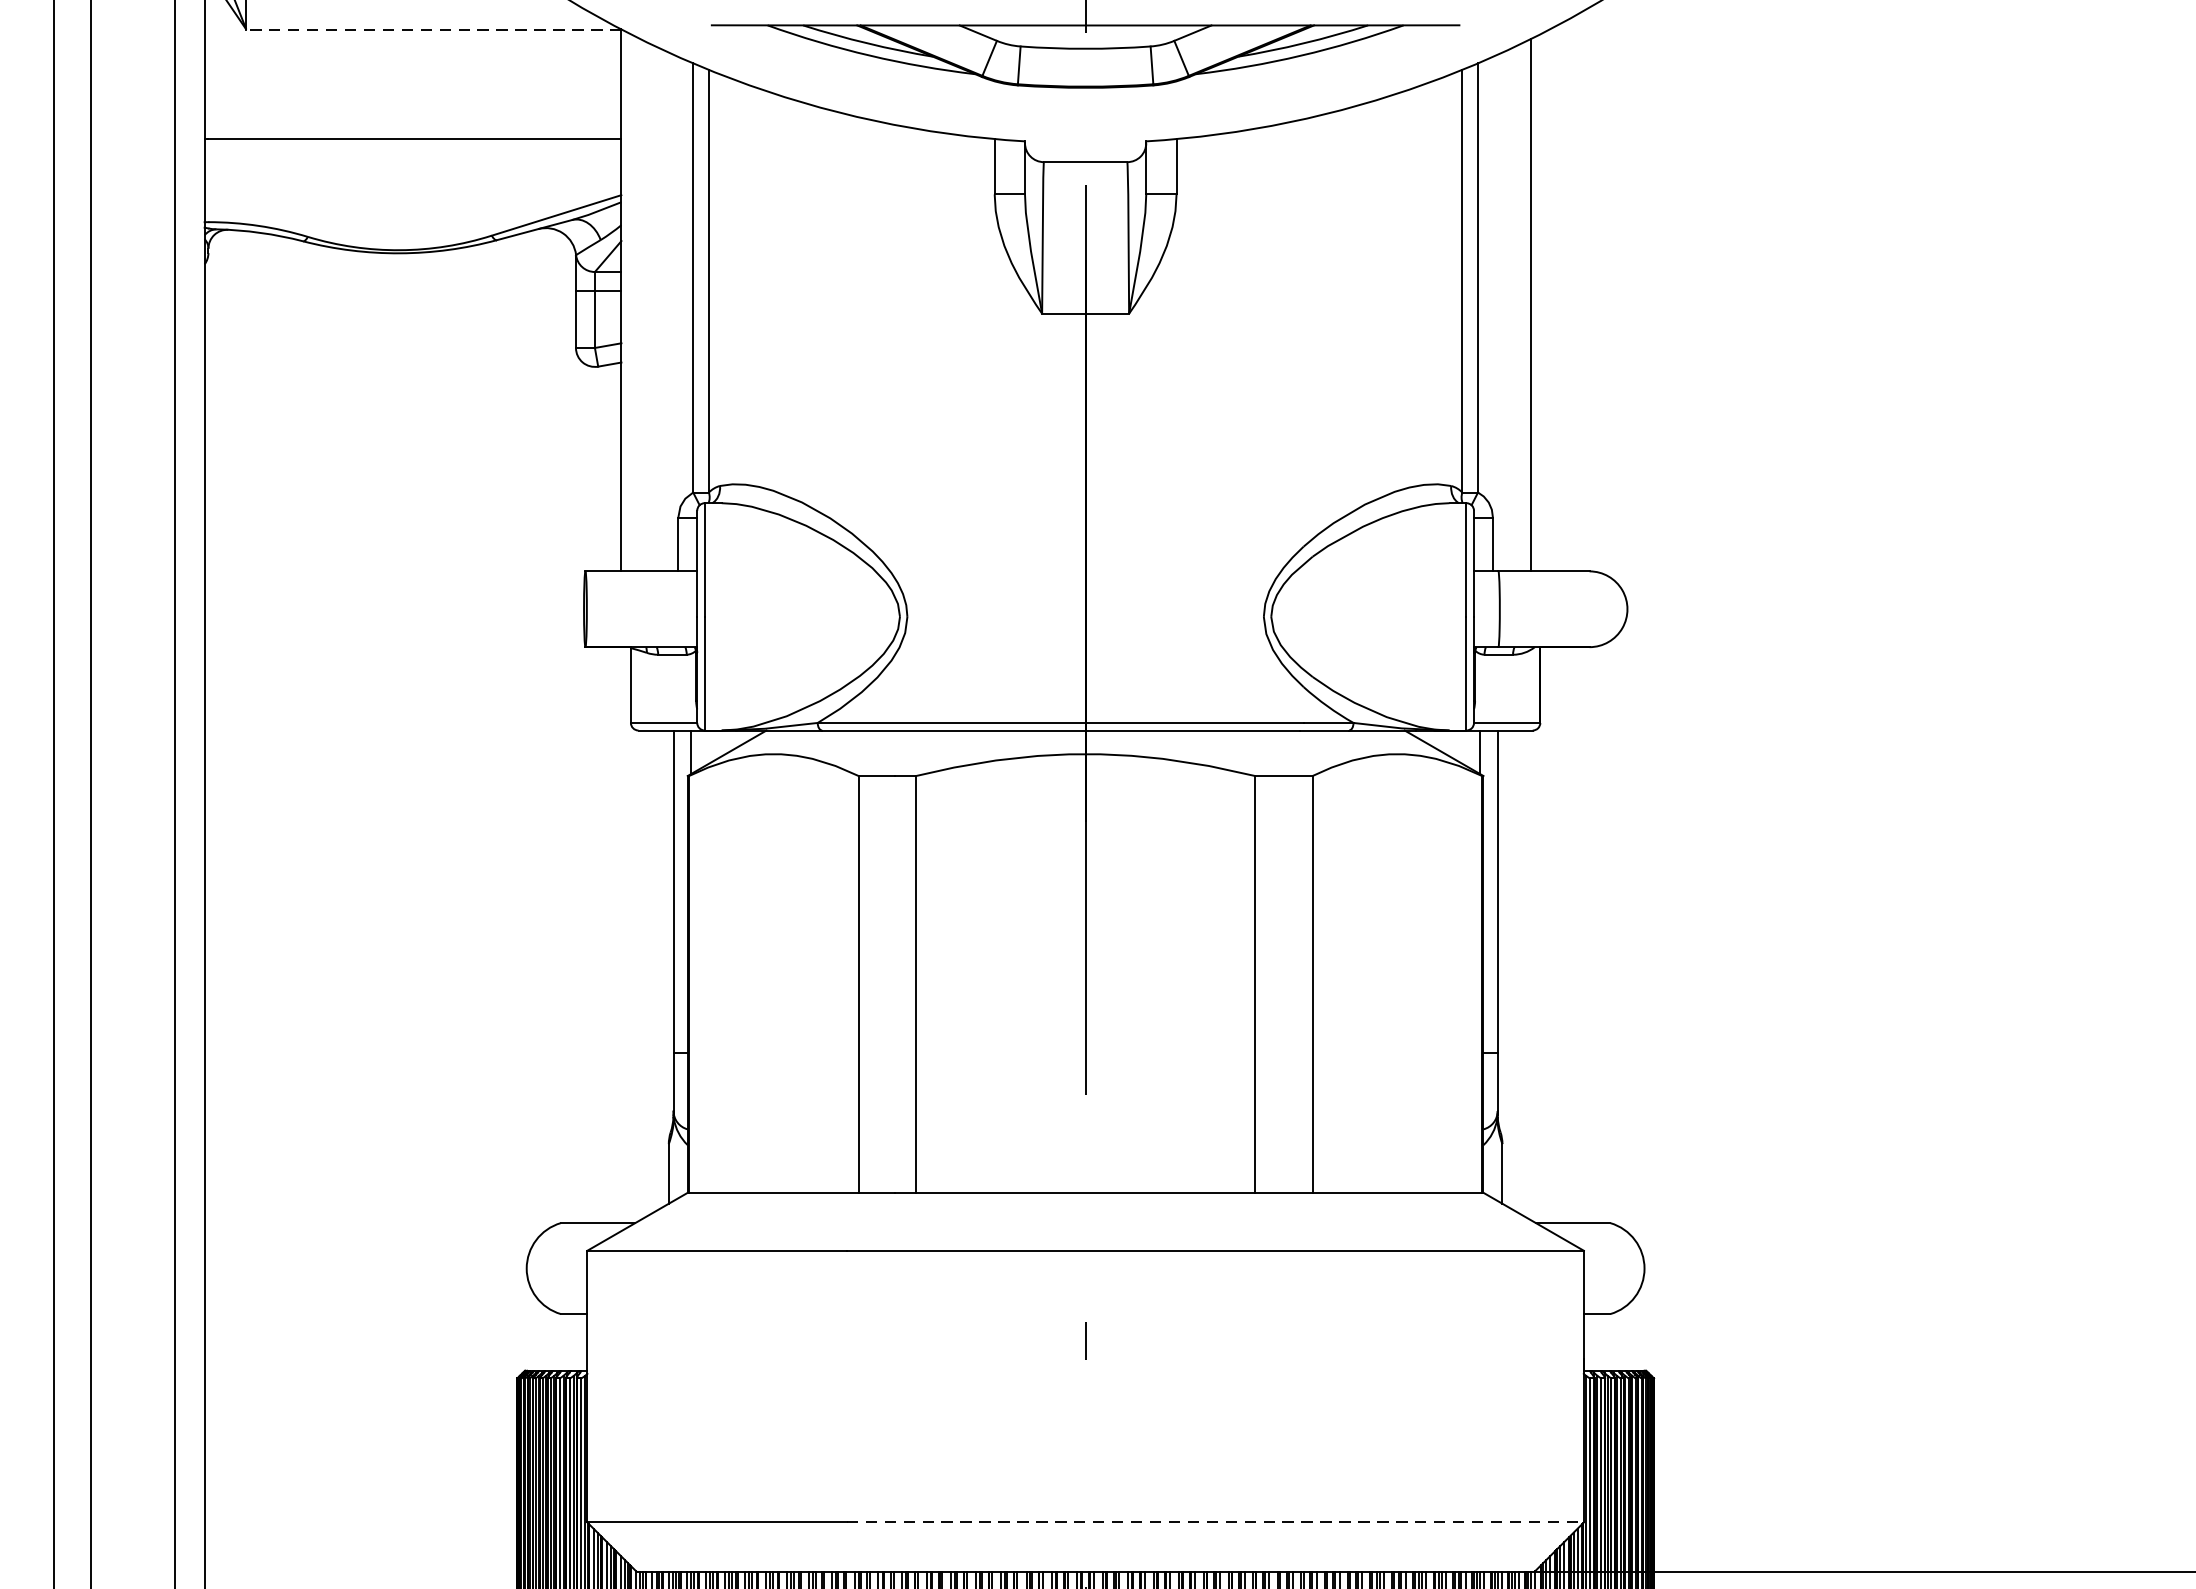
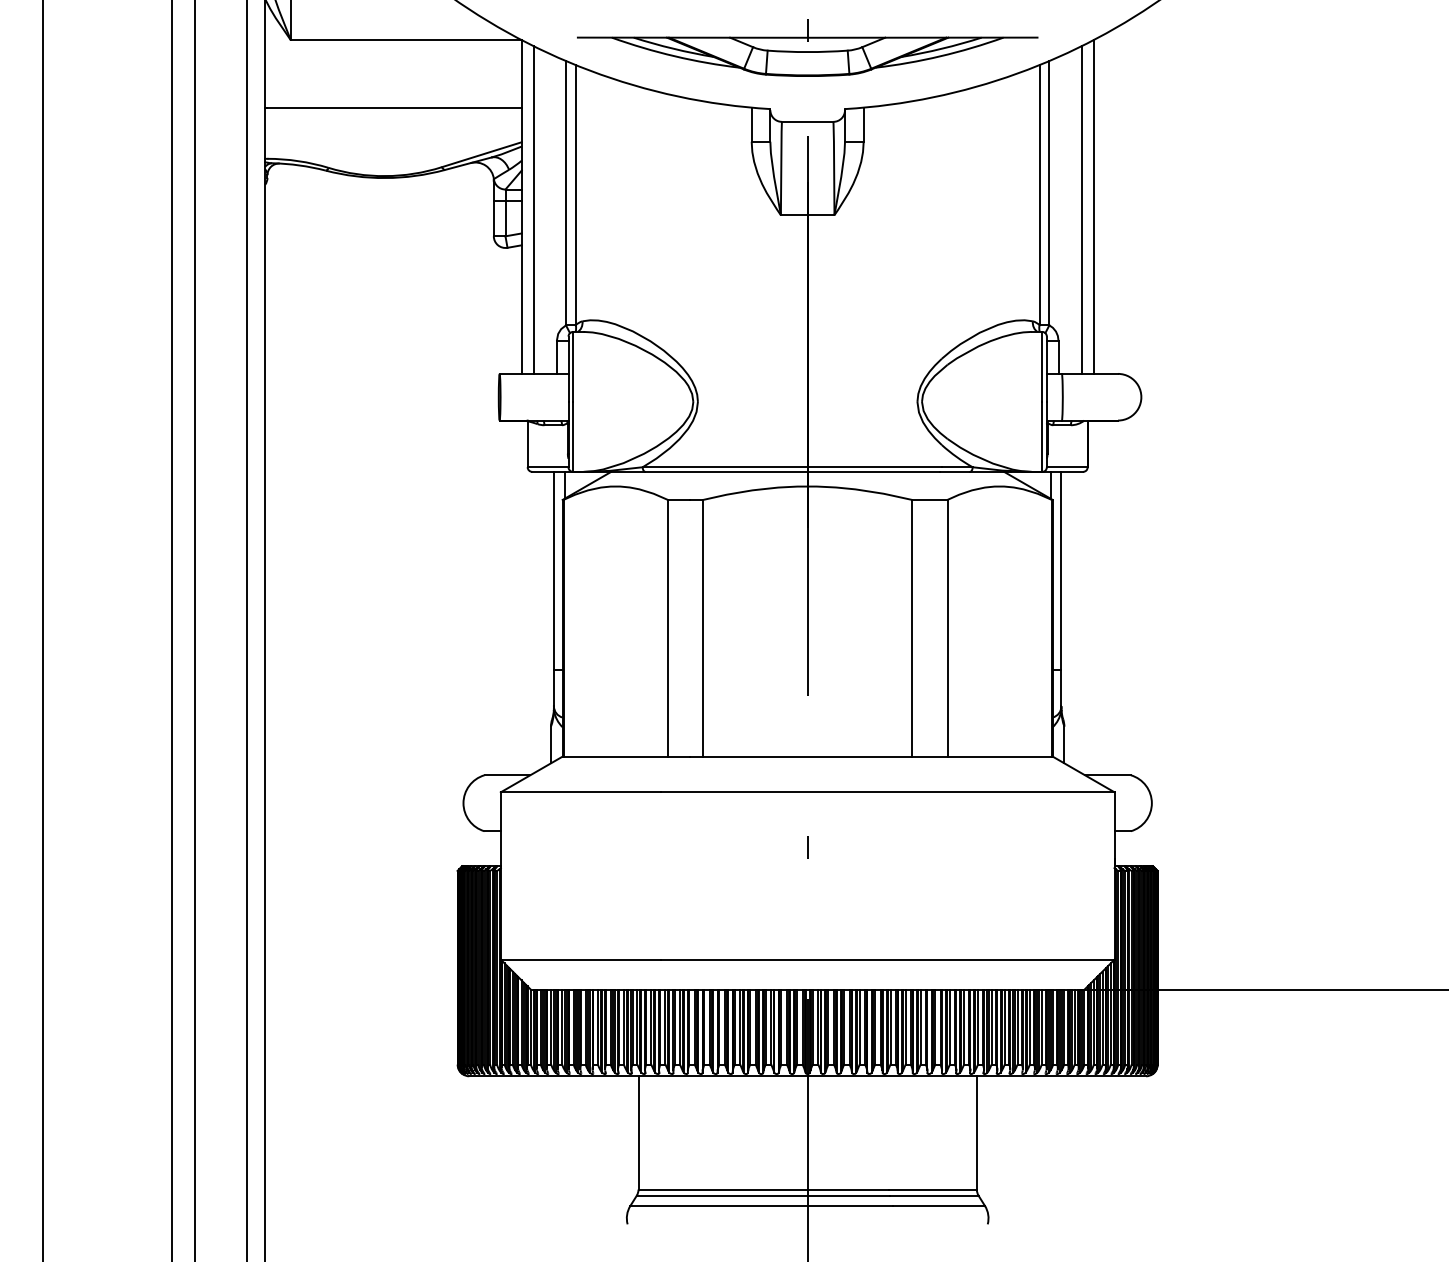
line: (434, 29) -> (406, 40), dashed -> solid
line: (1549, 299) -> (1093, 206), added
line: (640, 304) -> (533, 209), added
line: (1215, 1522) -> (887, 959), dashed -> solid

